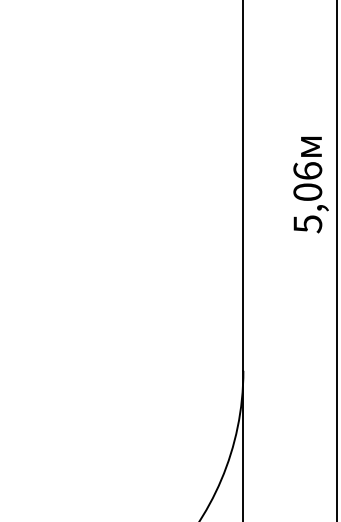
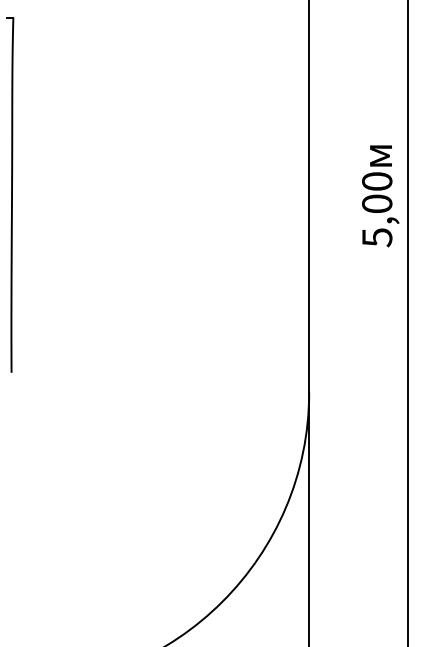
text: (308, 171) -> (377, 181), 5,06 -> 5,00

